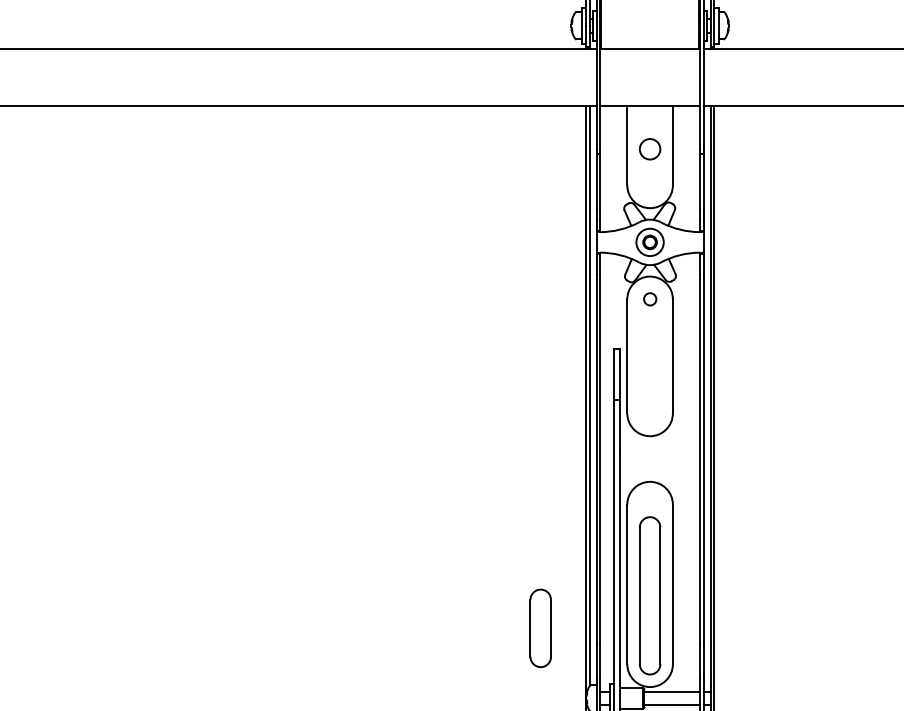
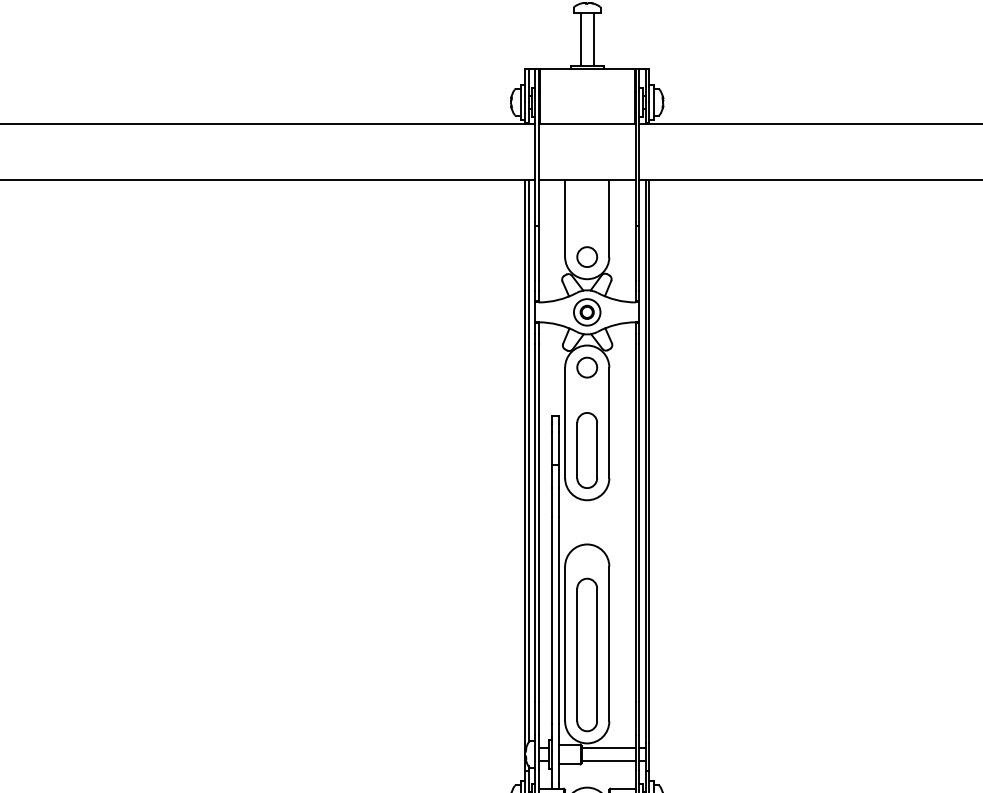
circle: (650, 148) -> (587, 256), moved
circle: (650, 299) -> (587, 367), size x1.67
part: (539, 628) -> (586, 450), moved

